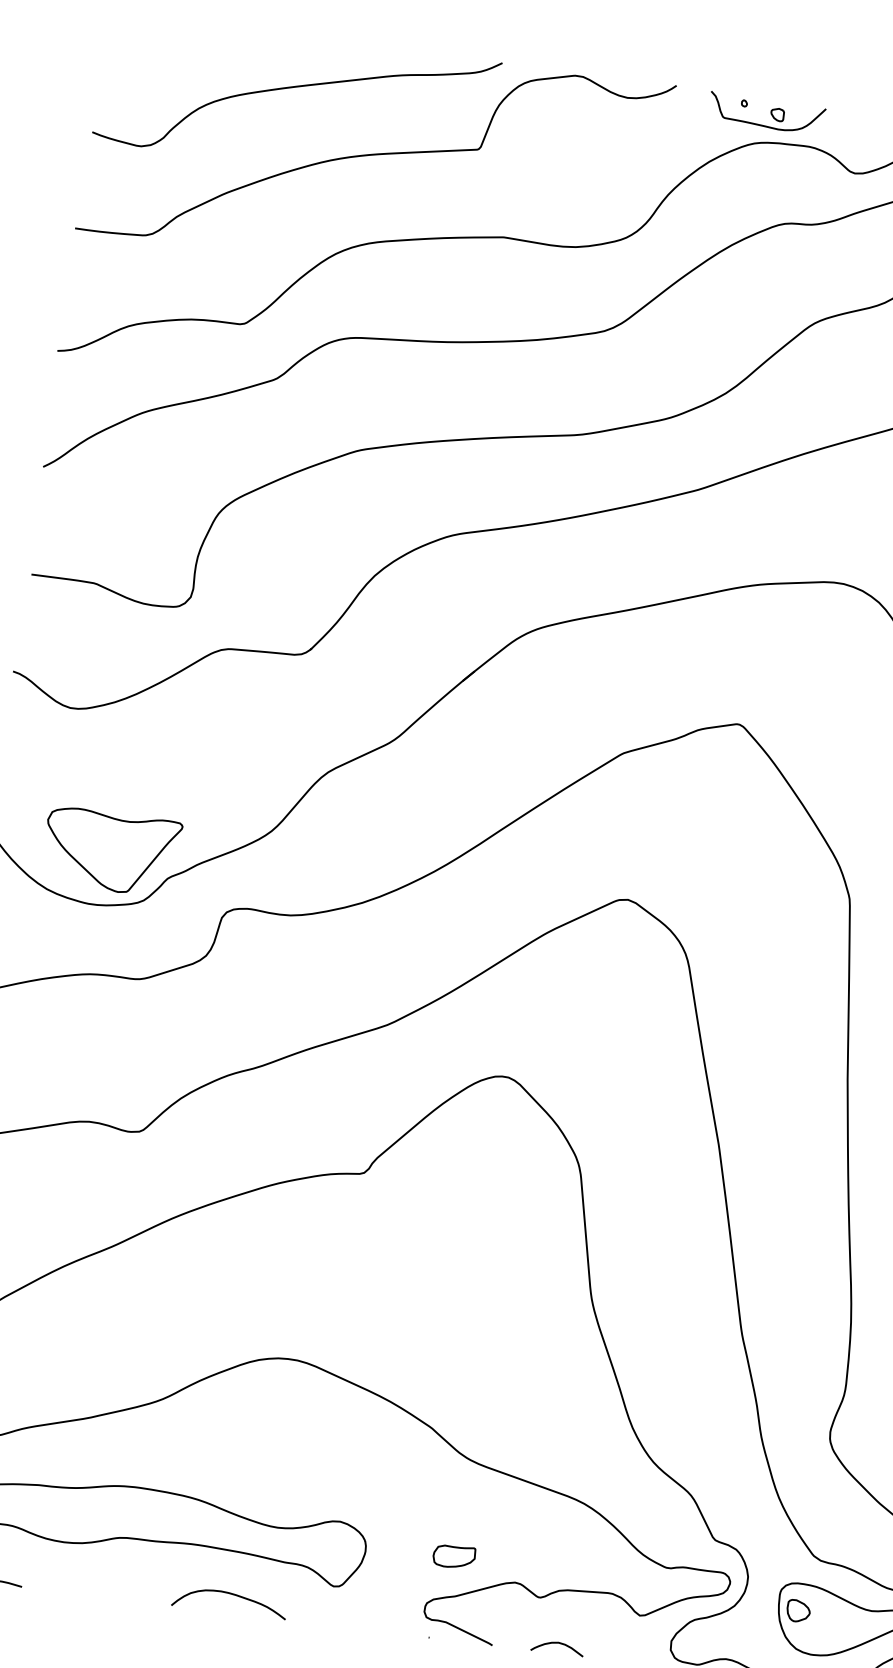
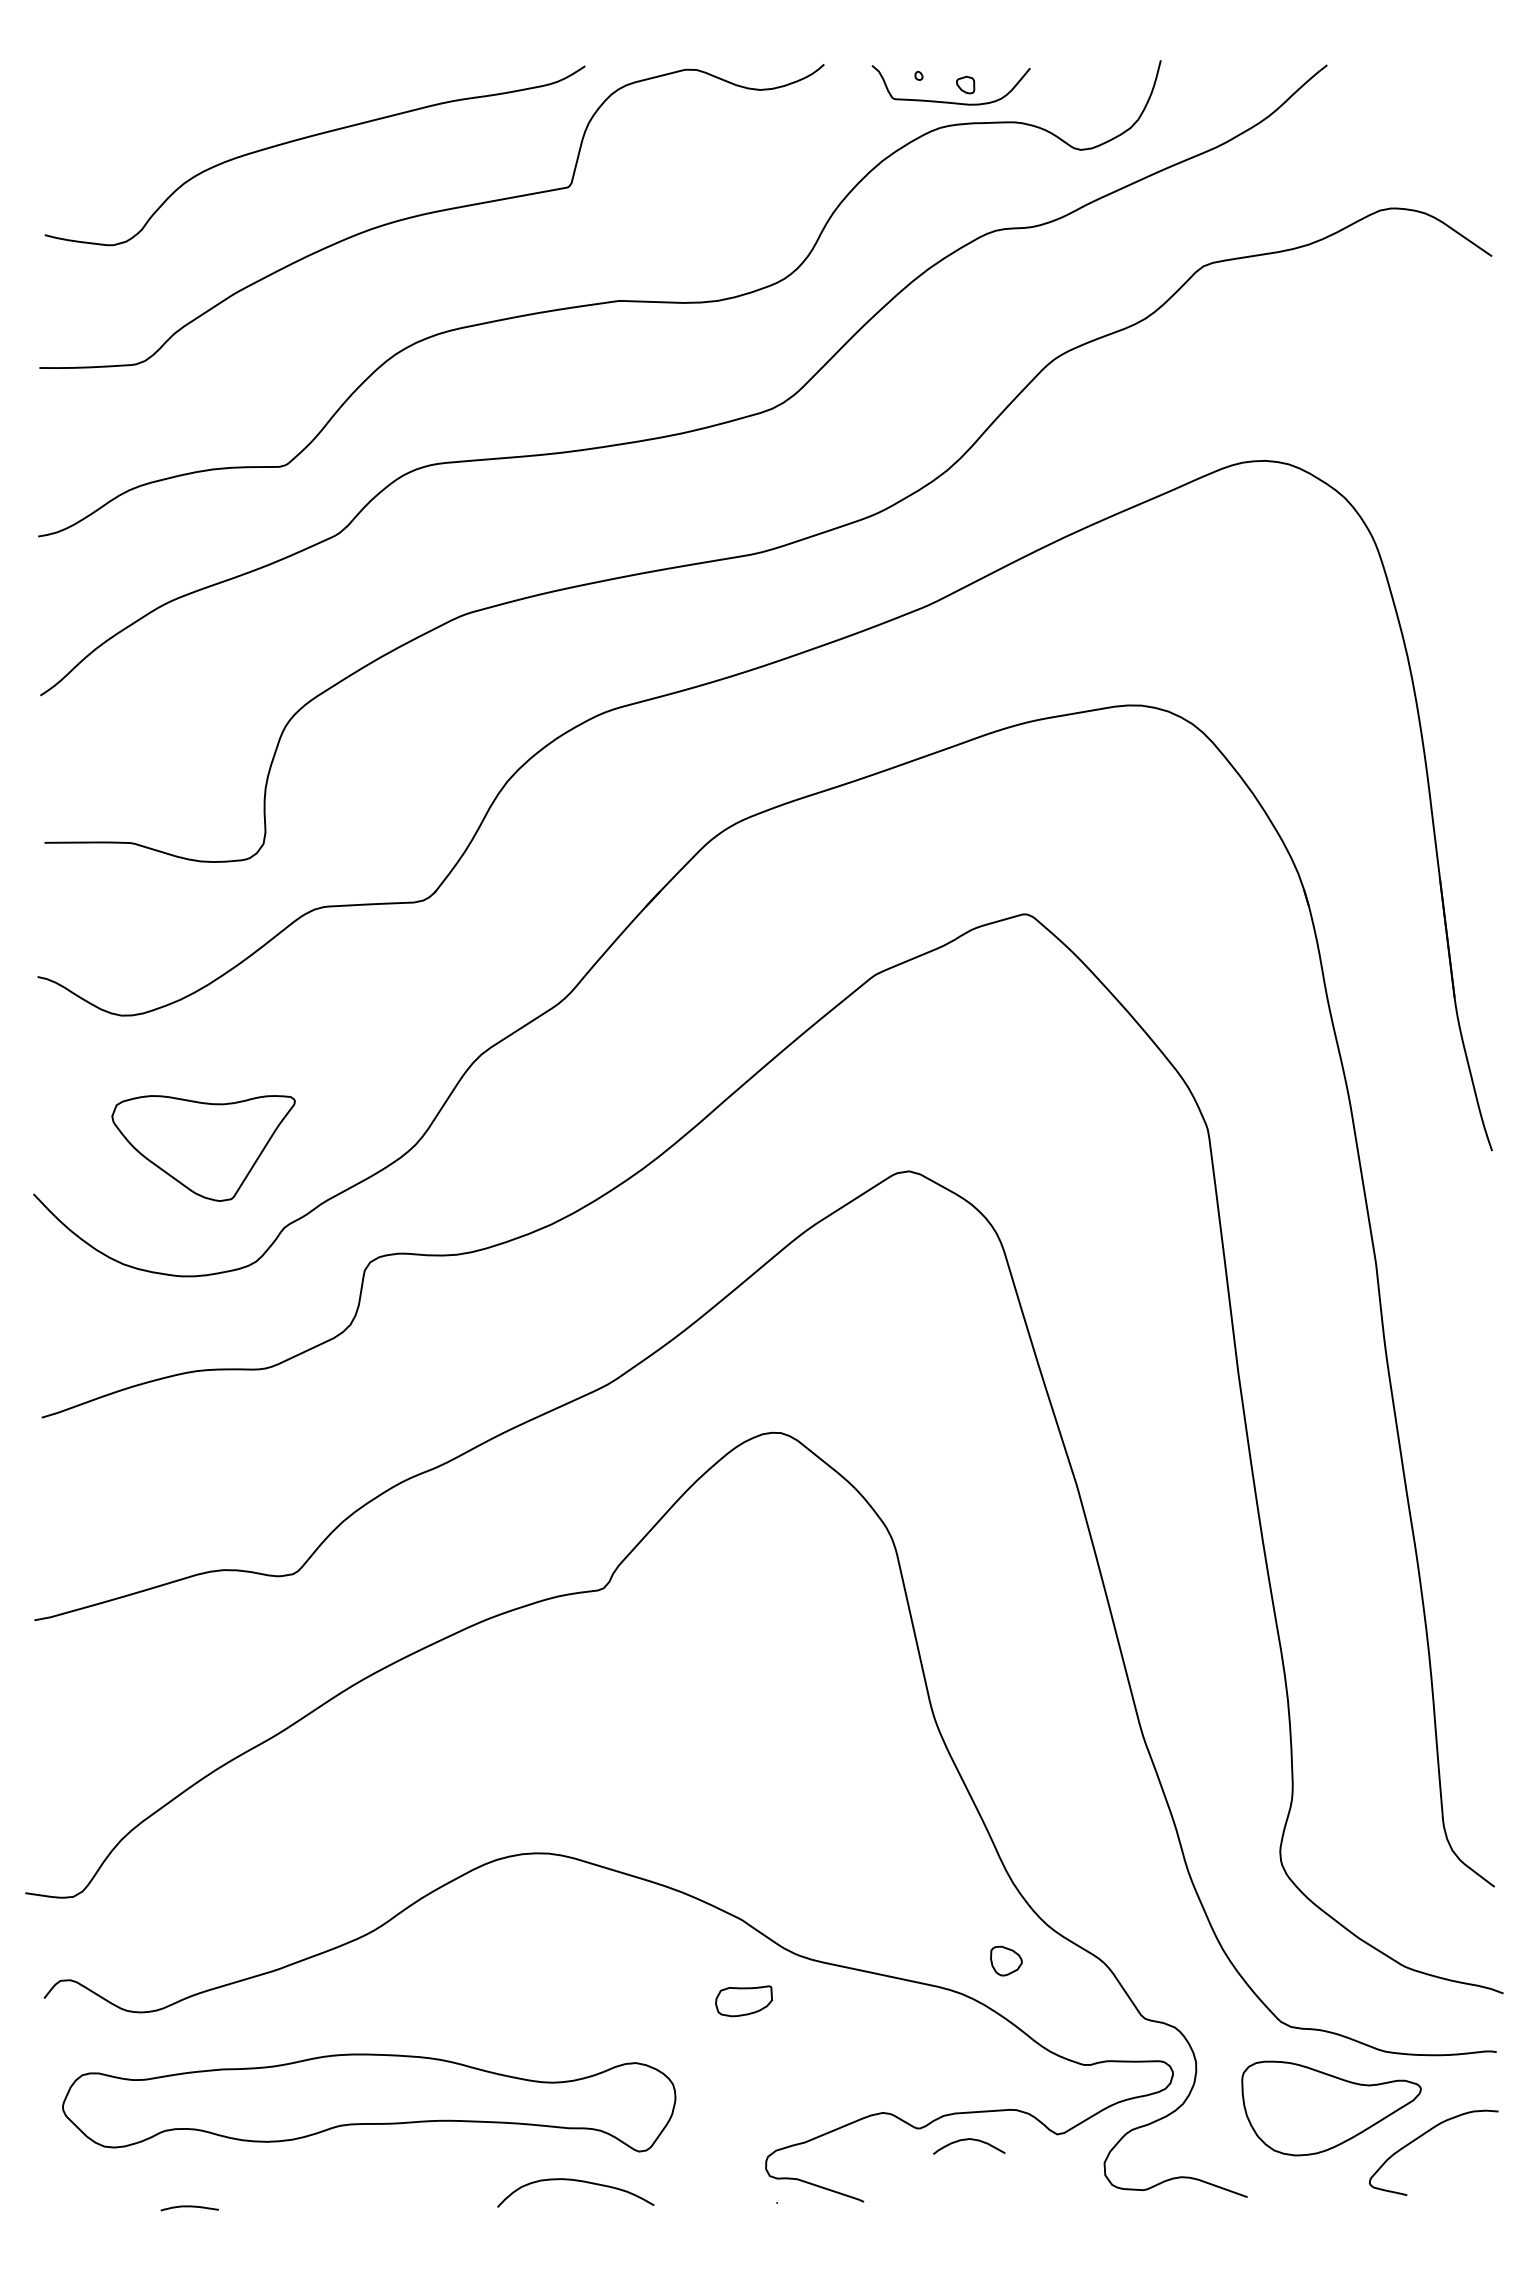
part: (111, 852) -> (203, 1148), moved
part: (453, 1556) -> (743, 2001), moved
curve: (230, 1594) -> (575, 2181), moved
part: (798, 1610) -> (1006, 1960), moved
curve: (556, 1643) -> (967, 2140), moved

